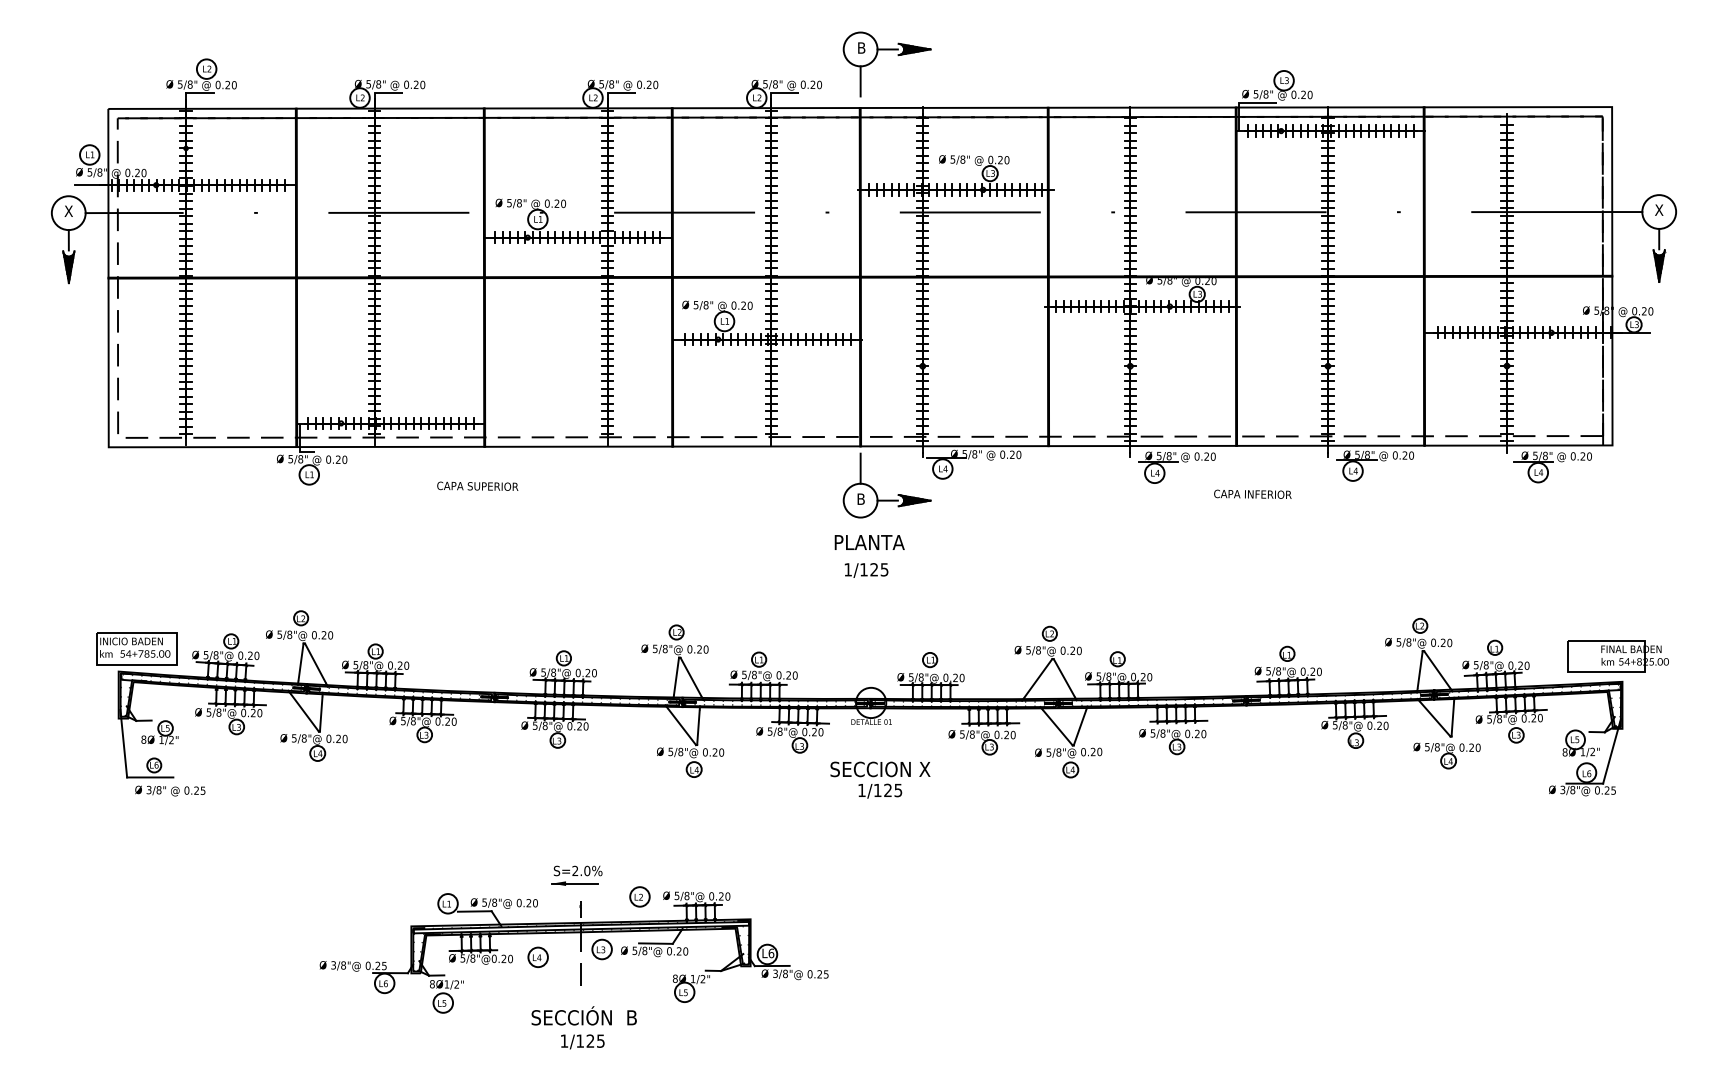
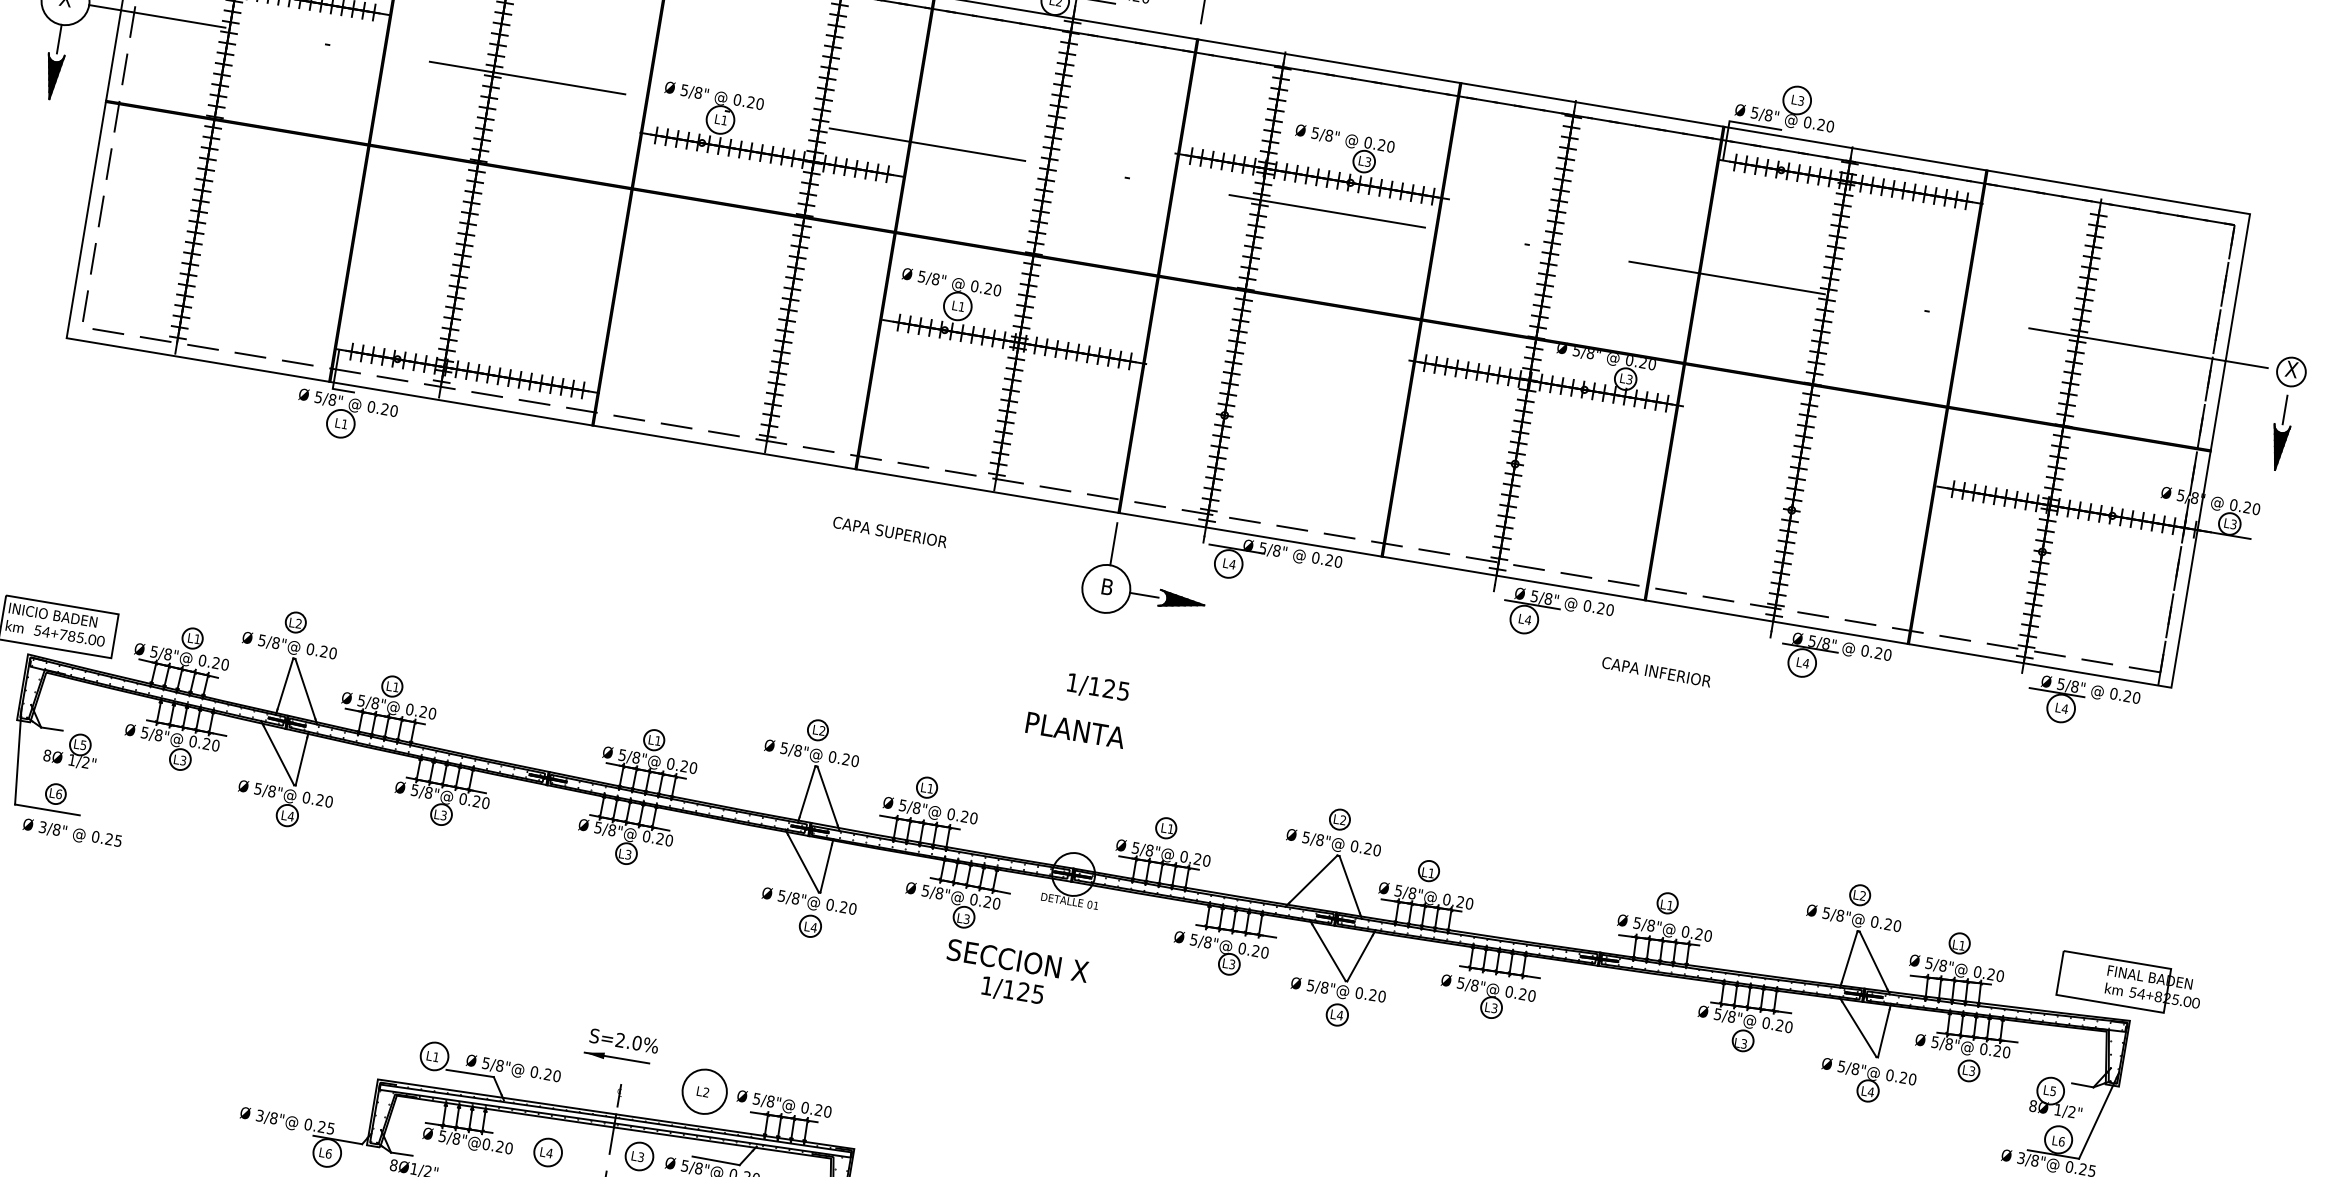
circle: (1659, 211) -> (2291, 371), size x0.6
text: (477, 485) -> (889, 530), moved
text: (869, 542) -> (1075, 730), moved
text: (880, 779) -> (1015, 974), moved
circle: (639, 896) -> (704, 1091), size x1.6

